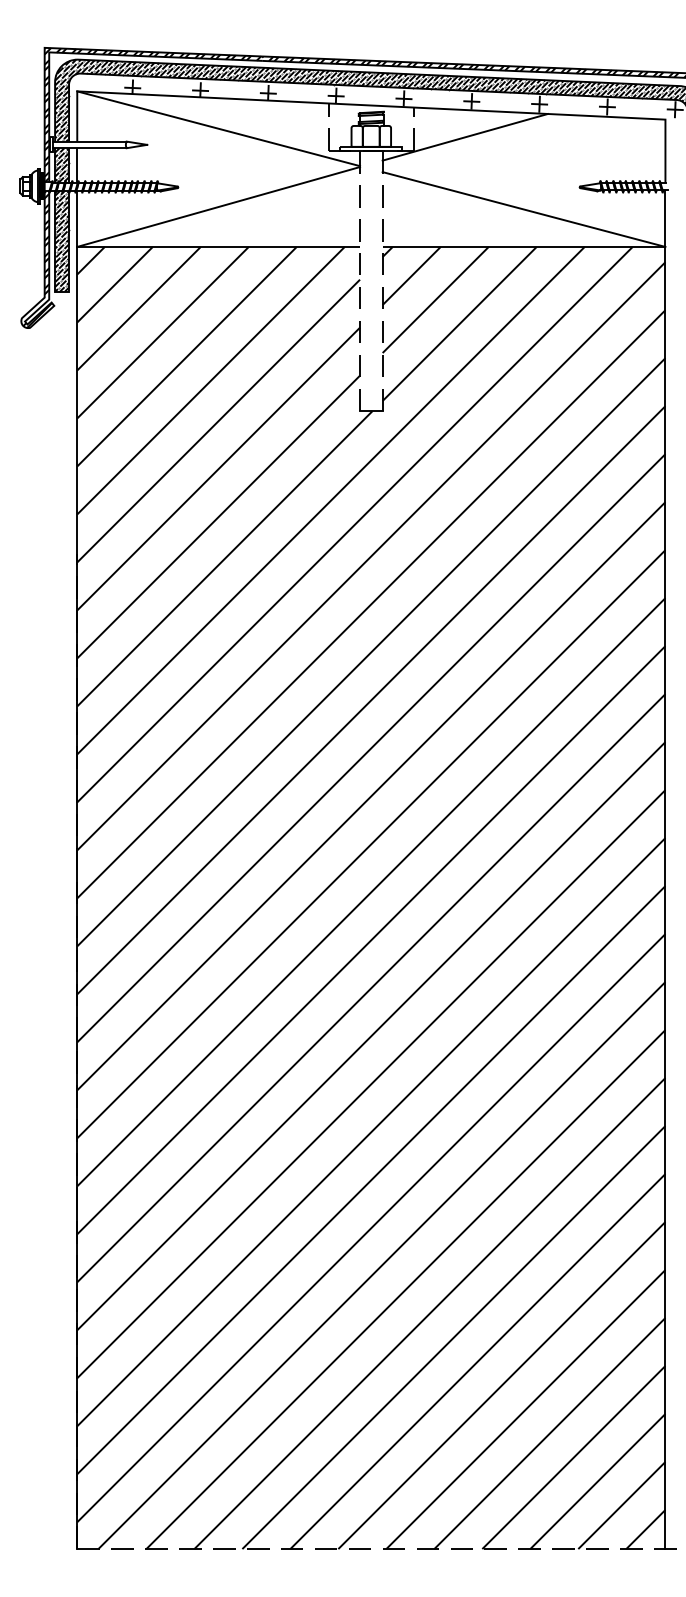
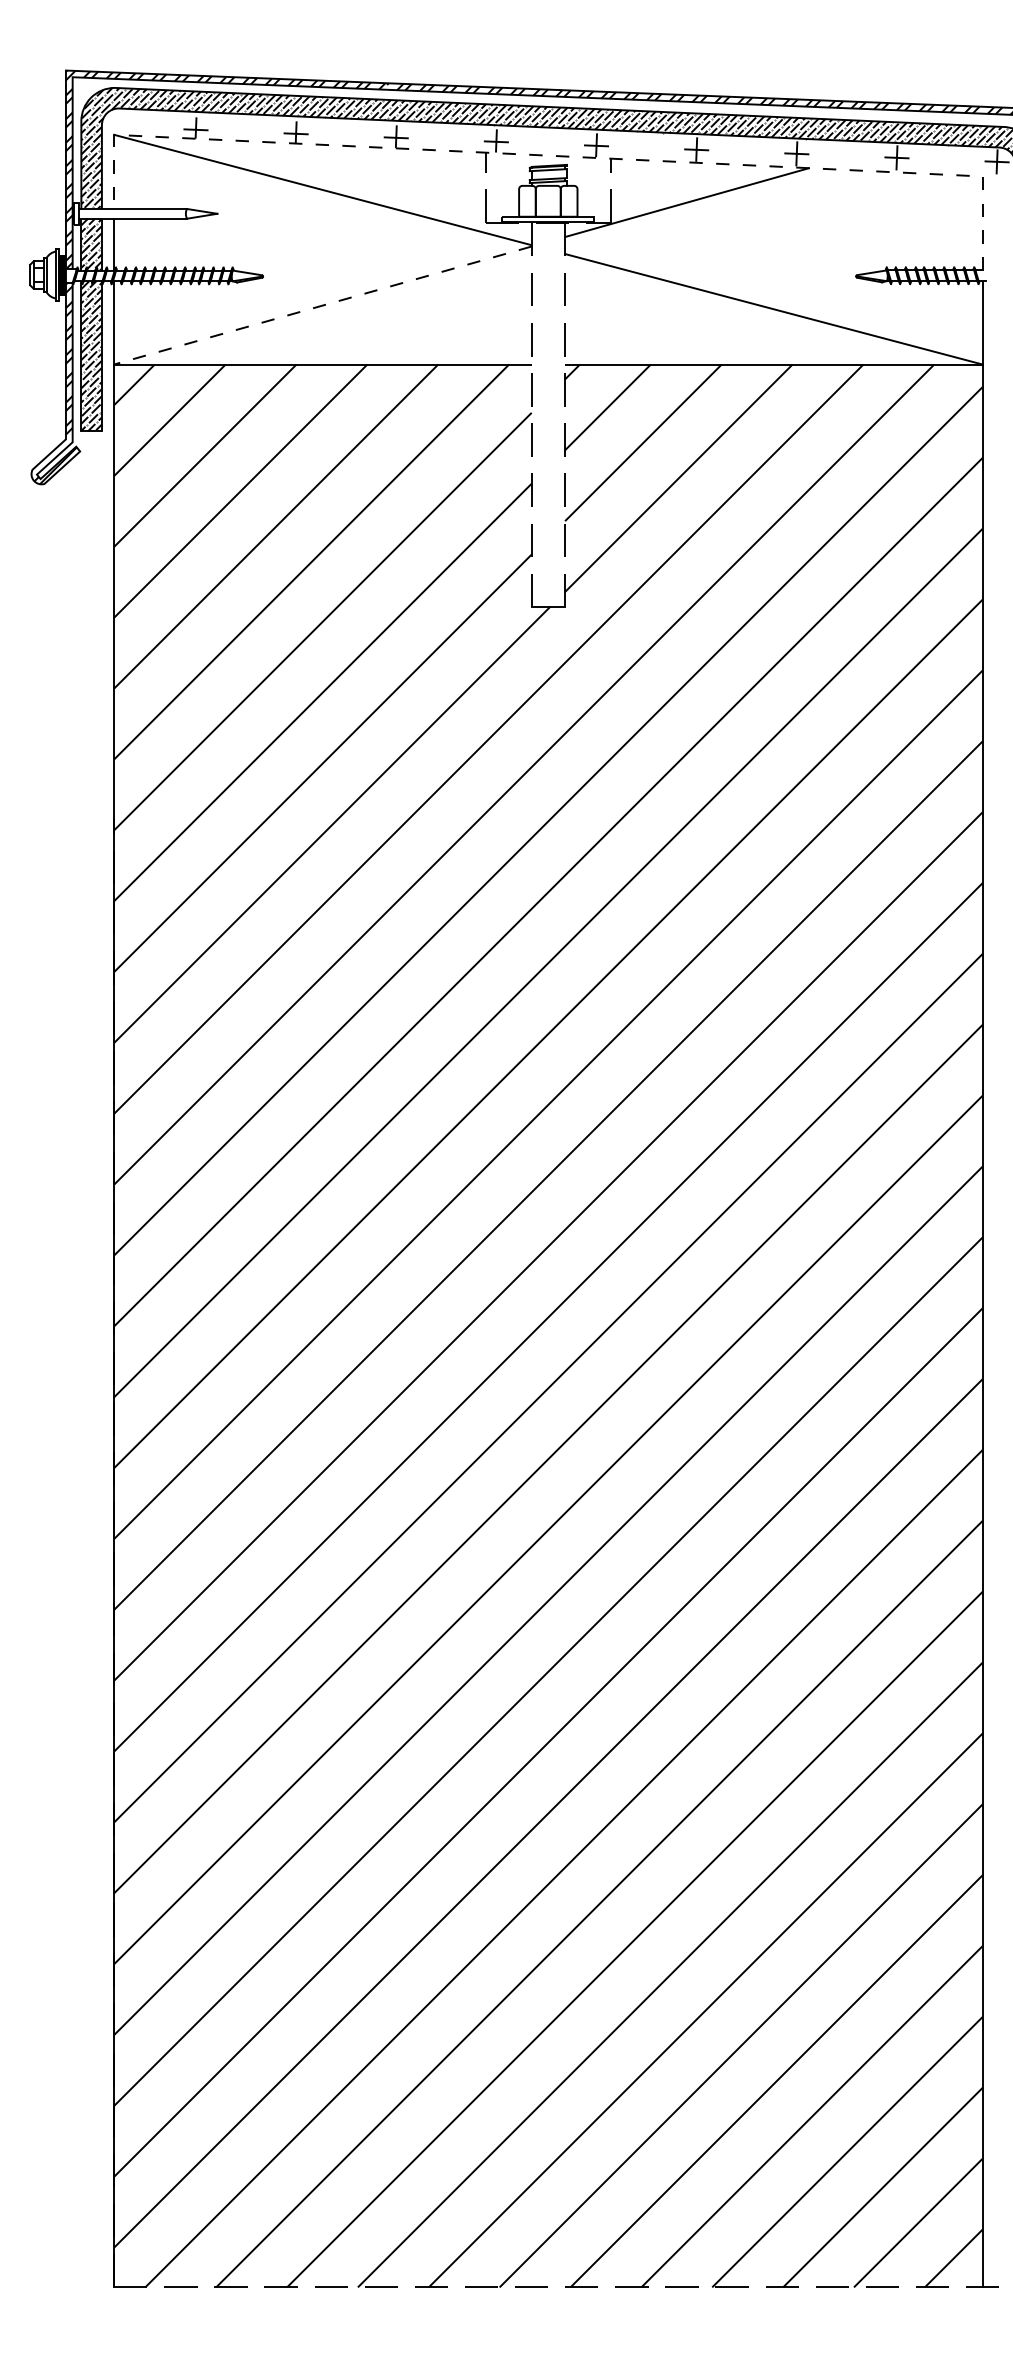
line: (377, 105) -> (557, 155), solid -> dashed
line: (218, 207) -> (322, 306), solid -> dashed

